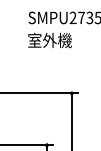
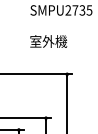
text: (49, 40) -> (48, 41), moved

